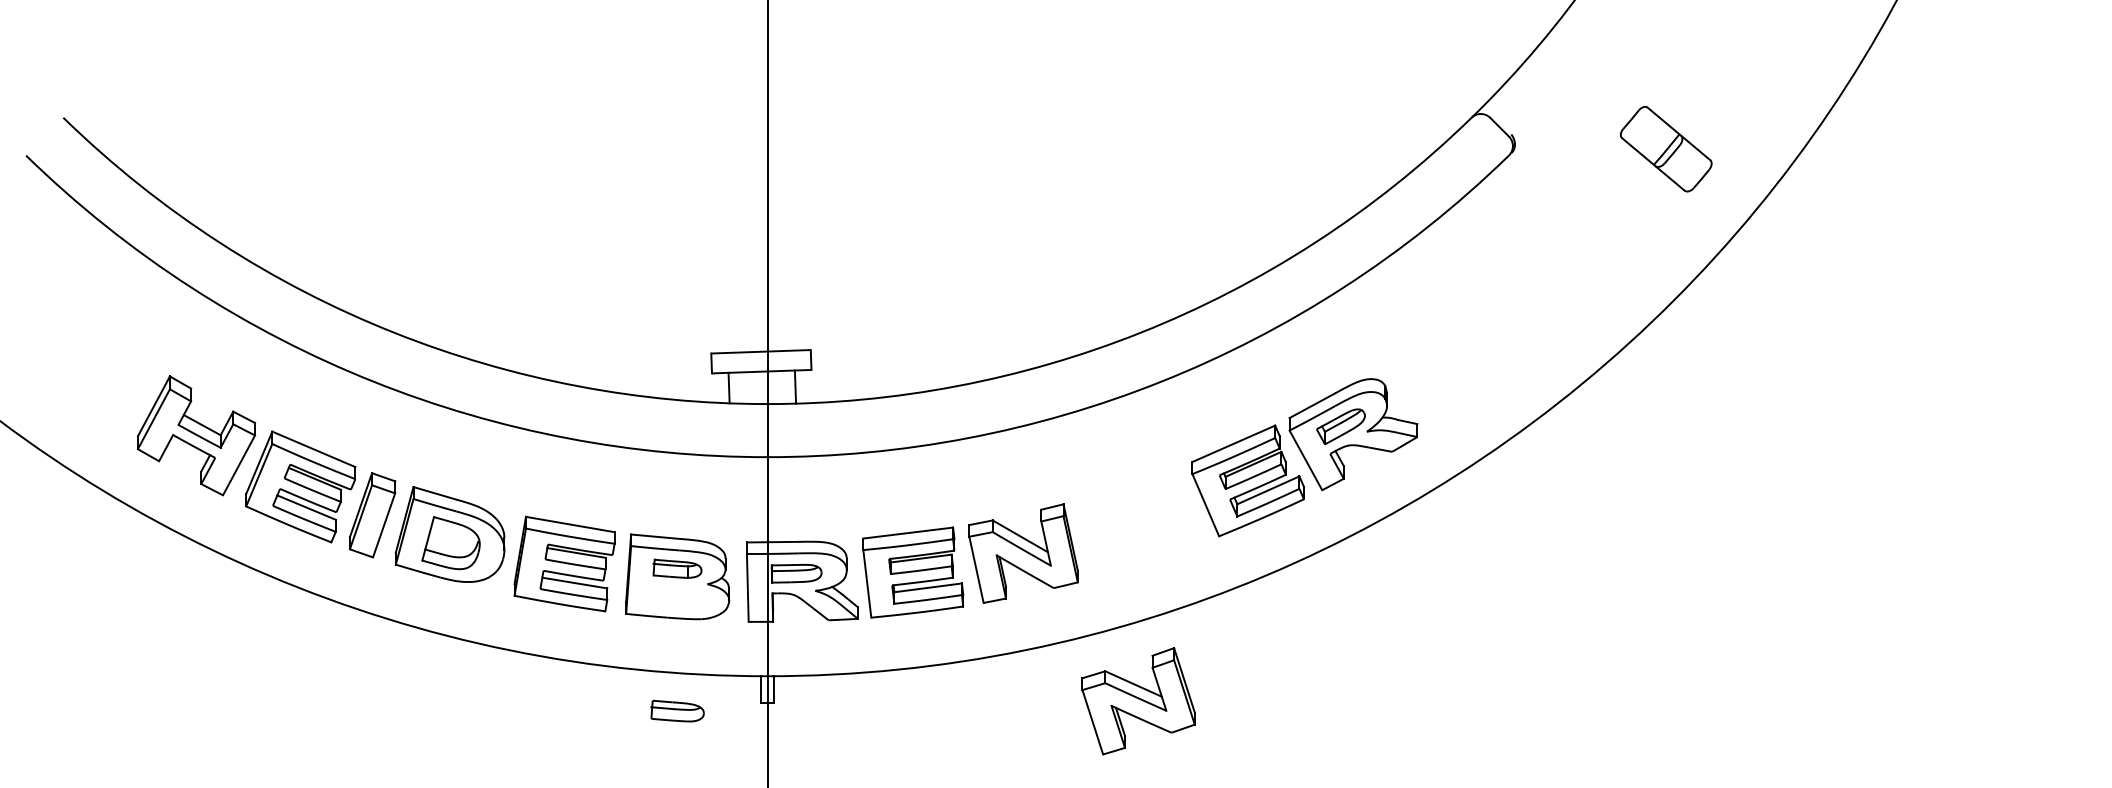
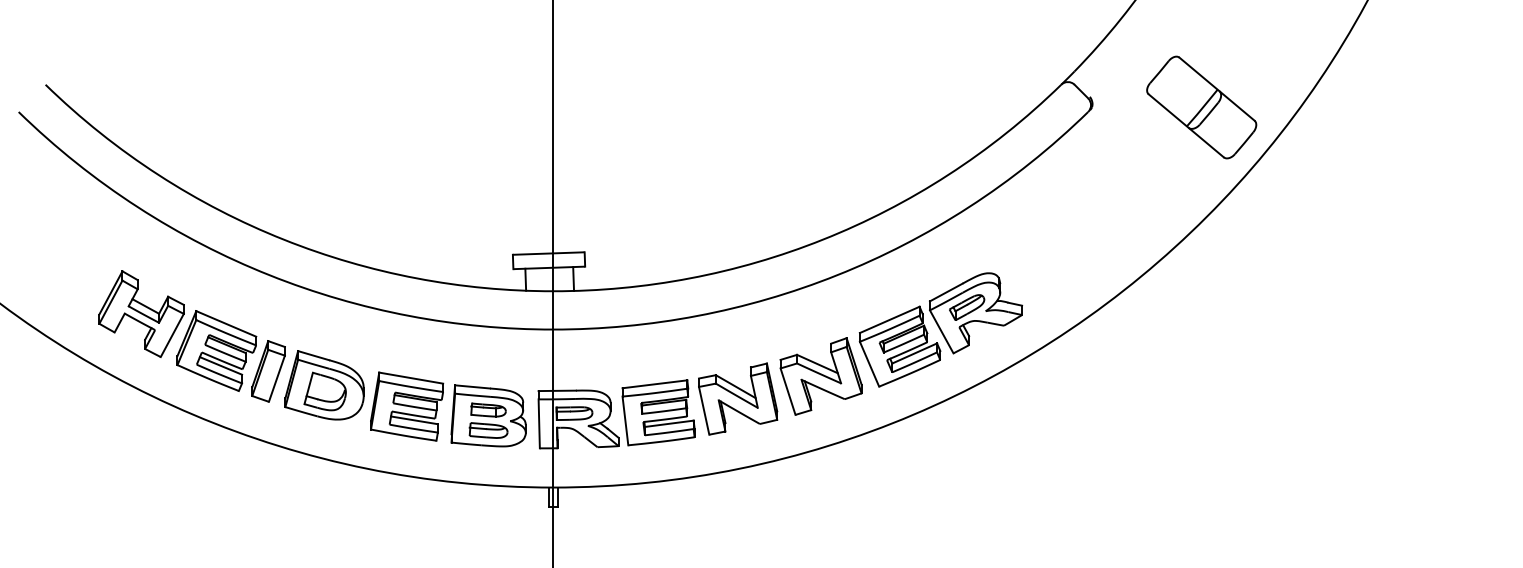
part: (1665, 148) -> (1201, 106), size x1.67
part: (1138, 701) -> (820, 376), moved
part: (677, 710) -> (488, 430), moved

